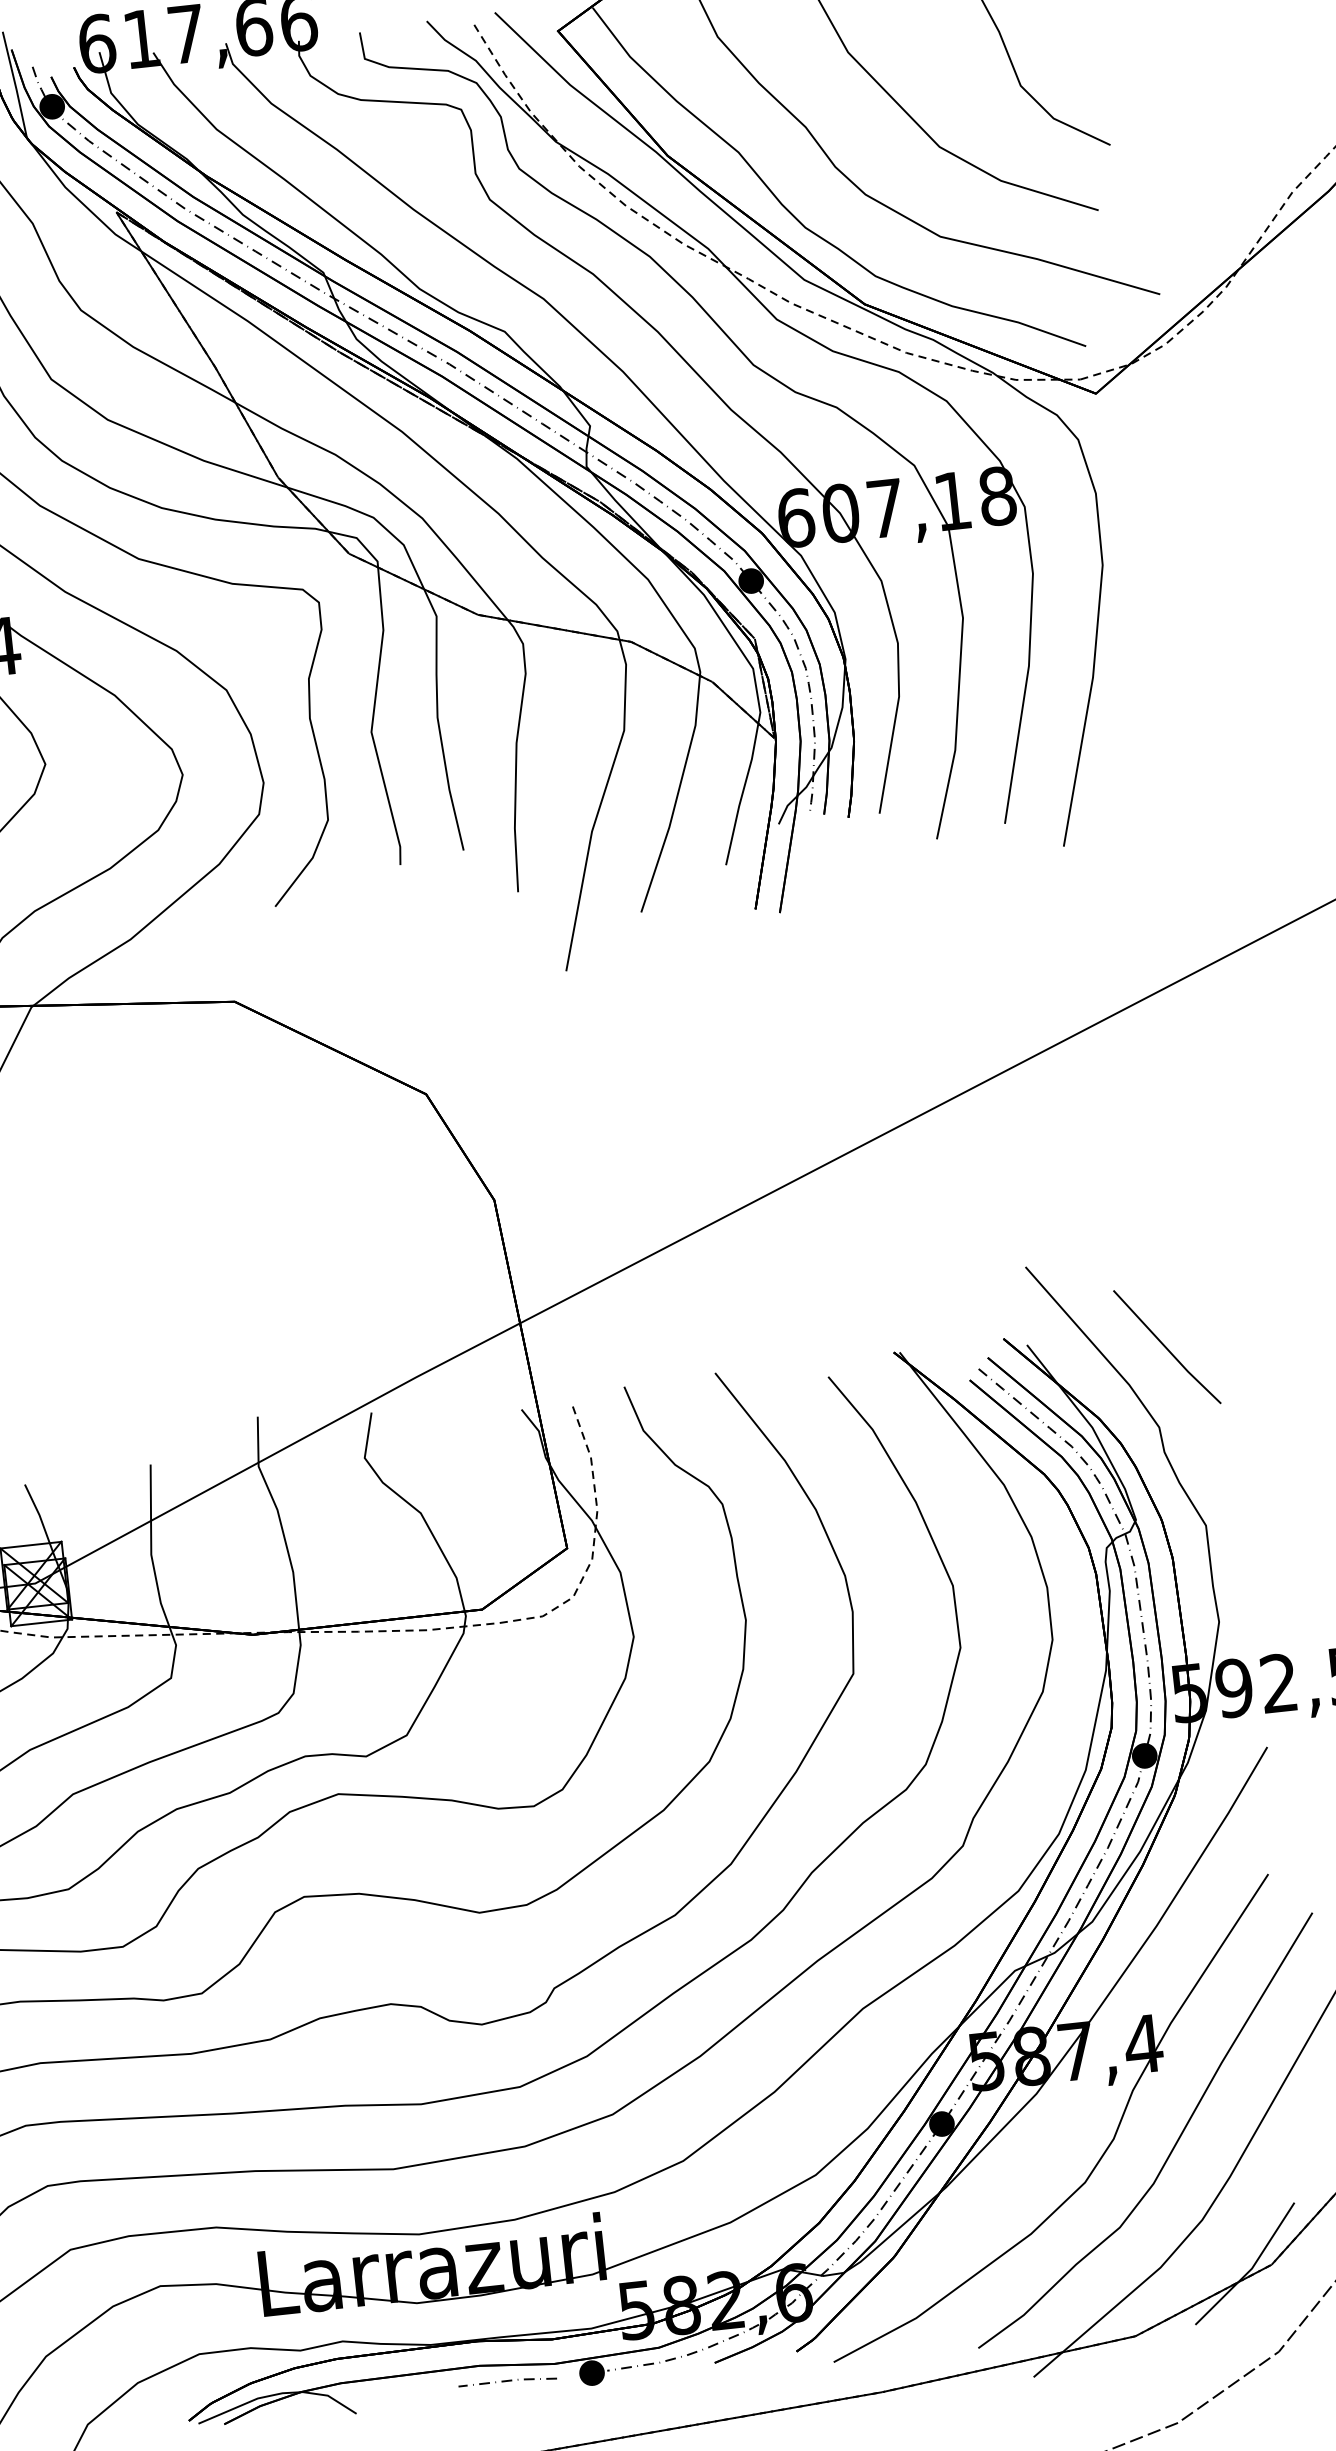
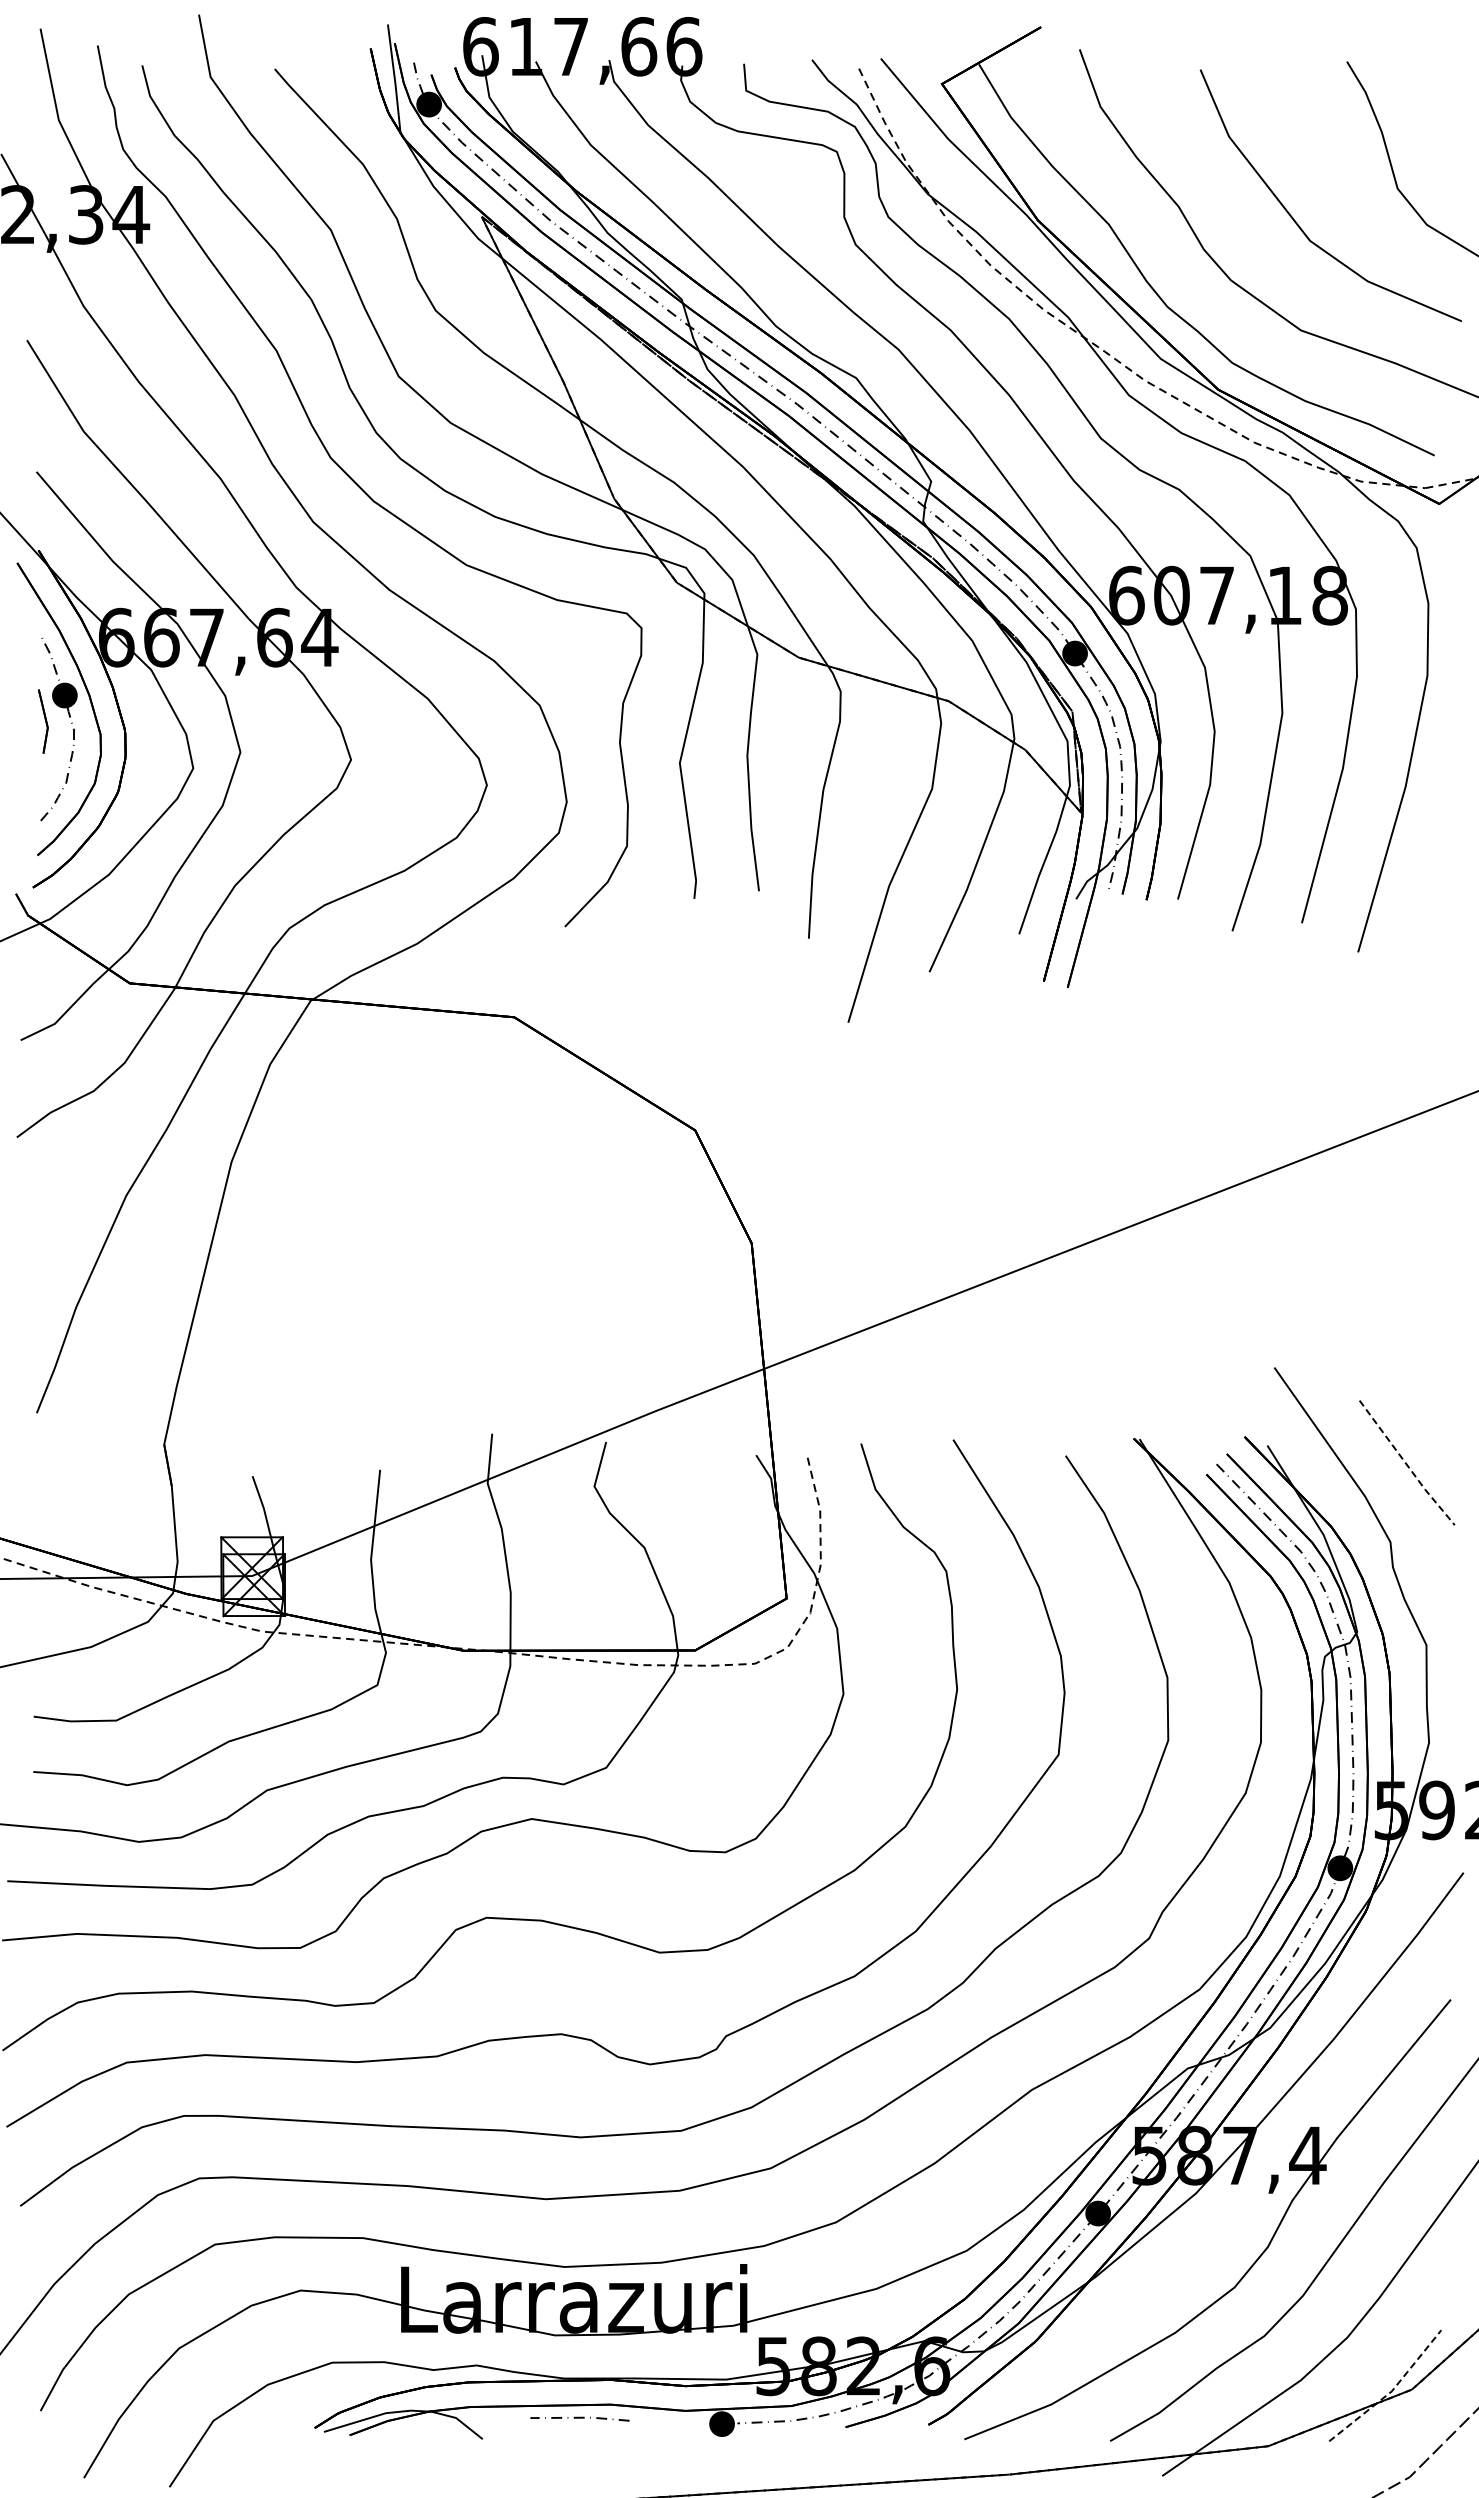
line: (1166, 1348) -> (1406, 1464), solid -> dashed
line: (1251, 2268) -> (1391, 2391), solid -> dashed
line: (507, 2381) -> (579, 2418), moved

